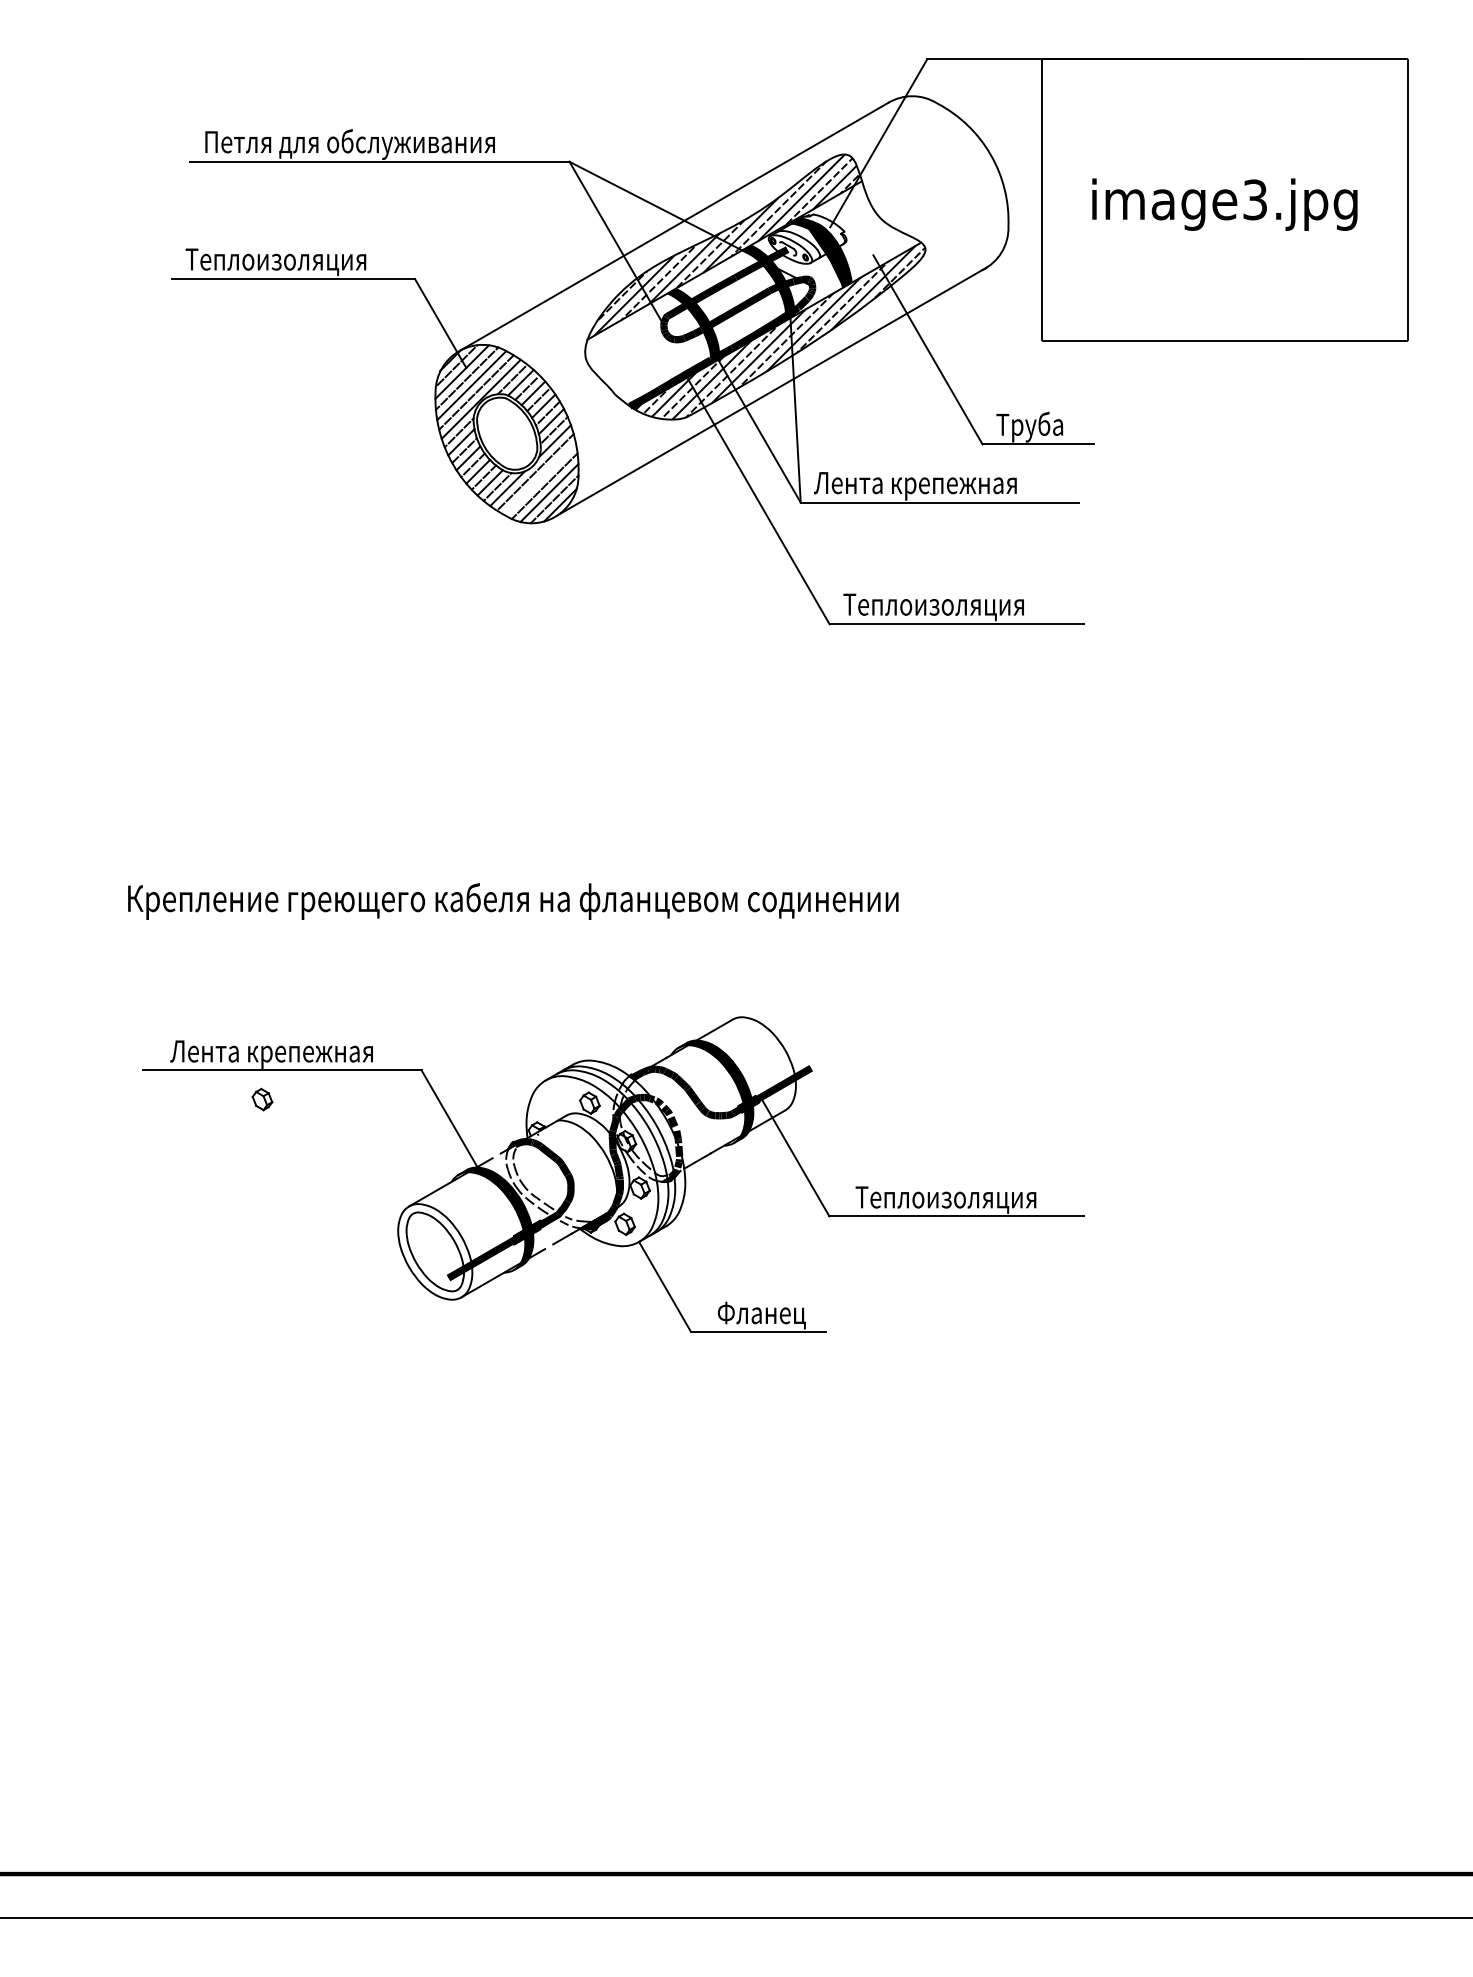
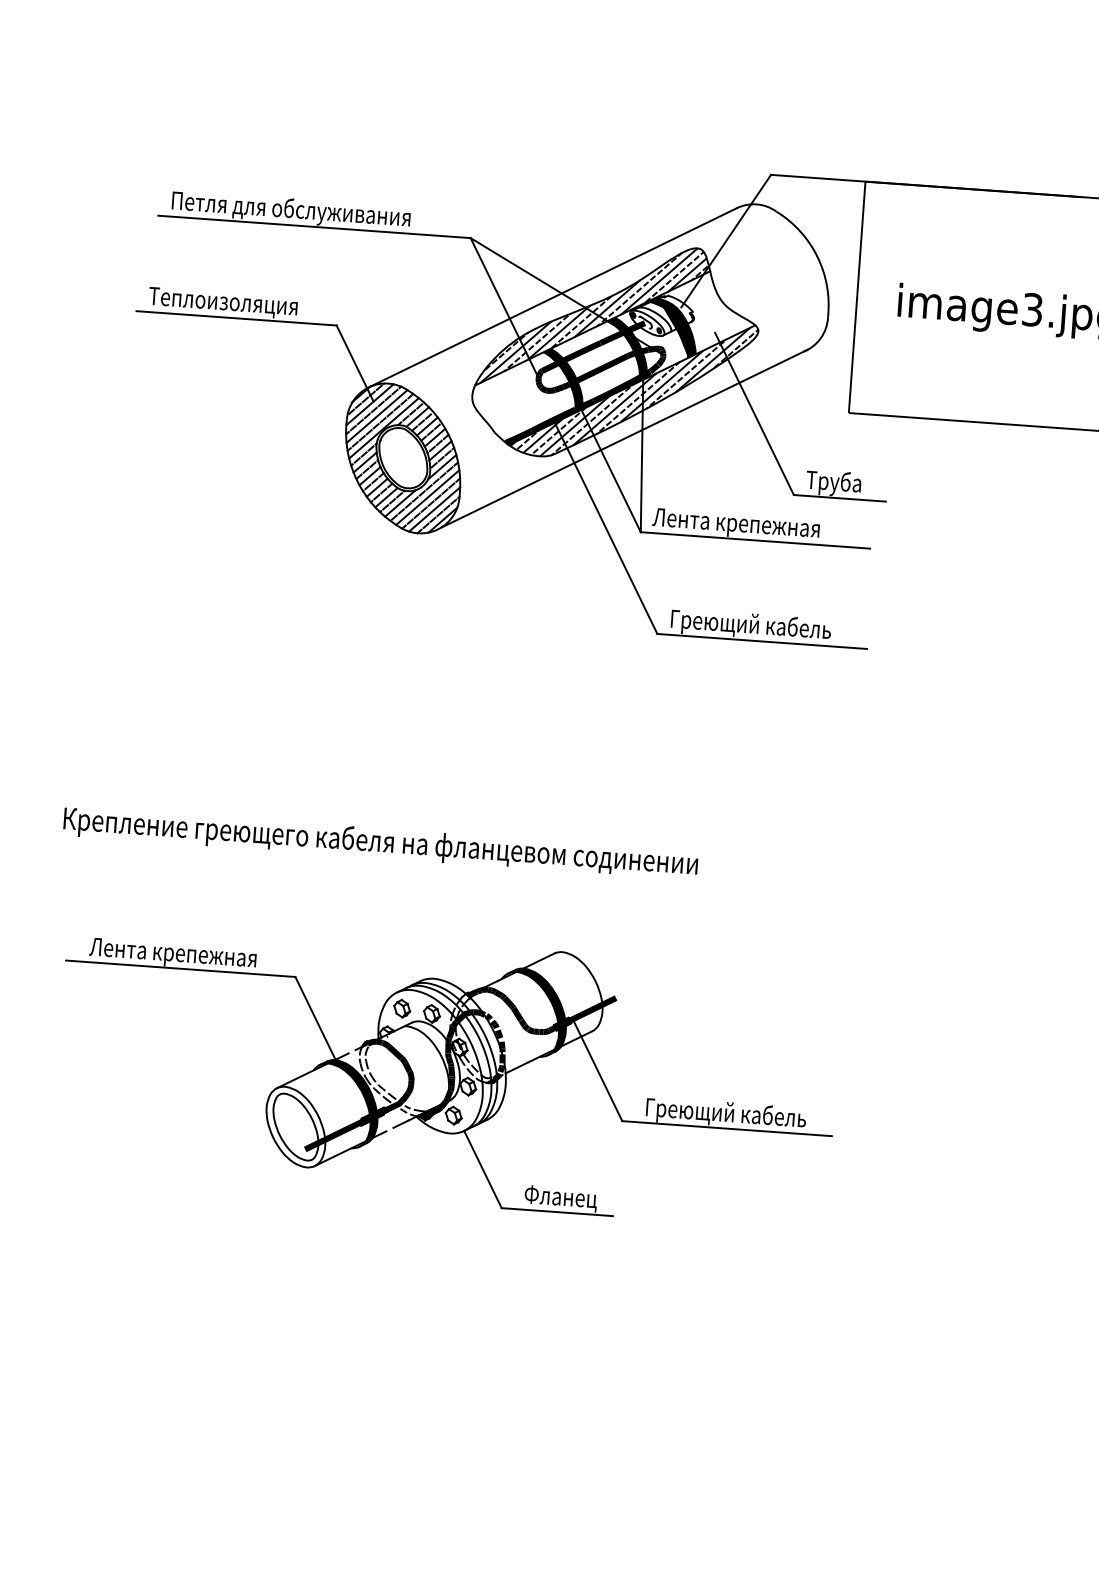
line: (539, 479) -> (427, 497), added
text: (941, 606) -> (750, 625), Теплоизоляция -> Греющий кабель
part: (262, 1099) -> (402, 1008), moved
text: (953, 1199) -> (725, 1114), Теплоизоляция -> Греющий кабель

